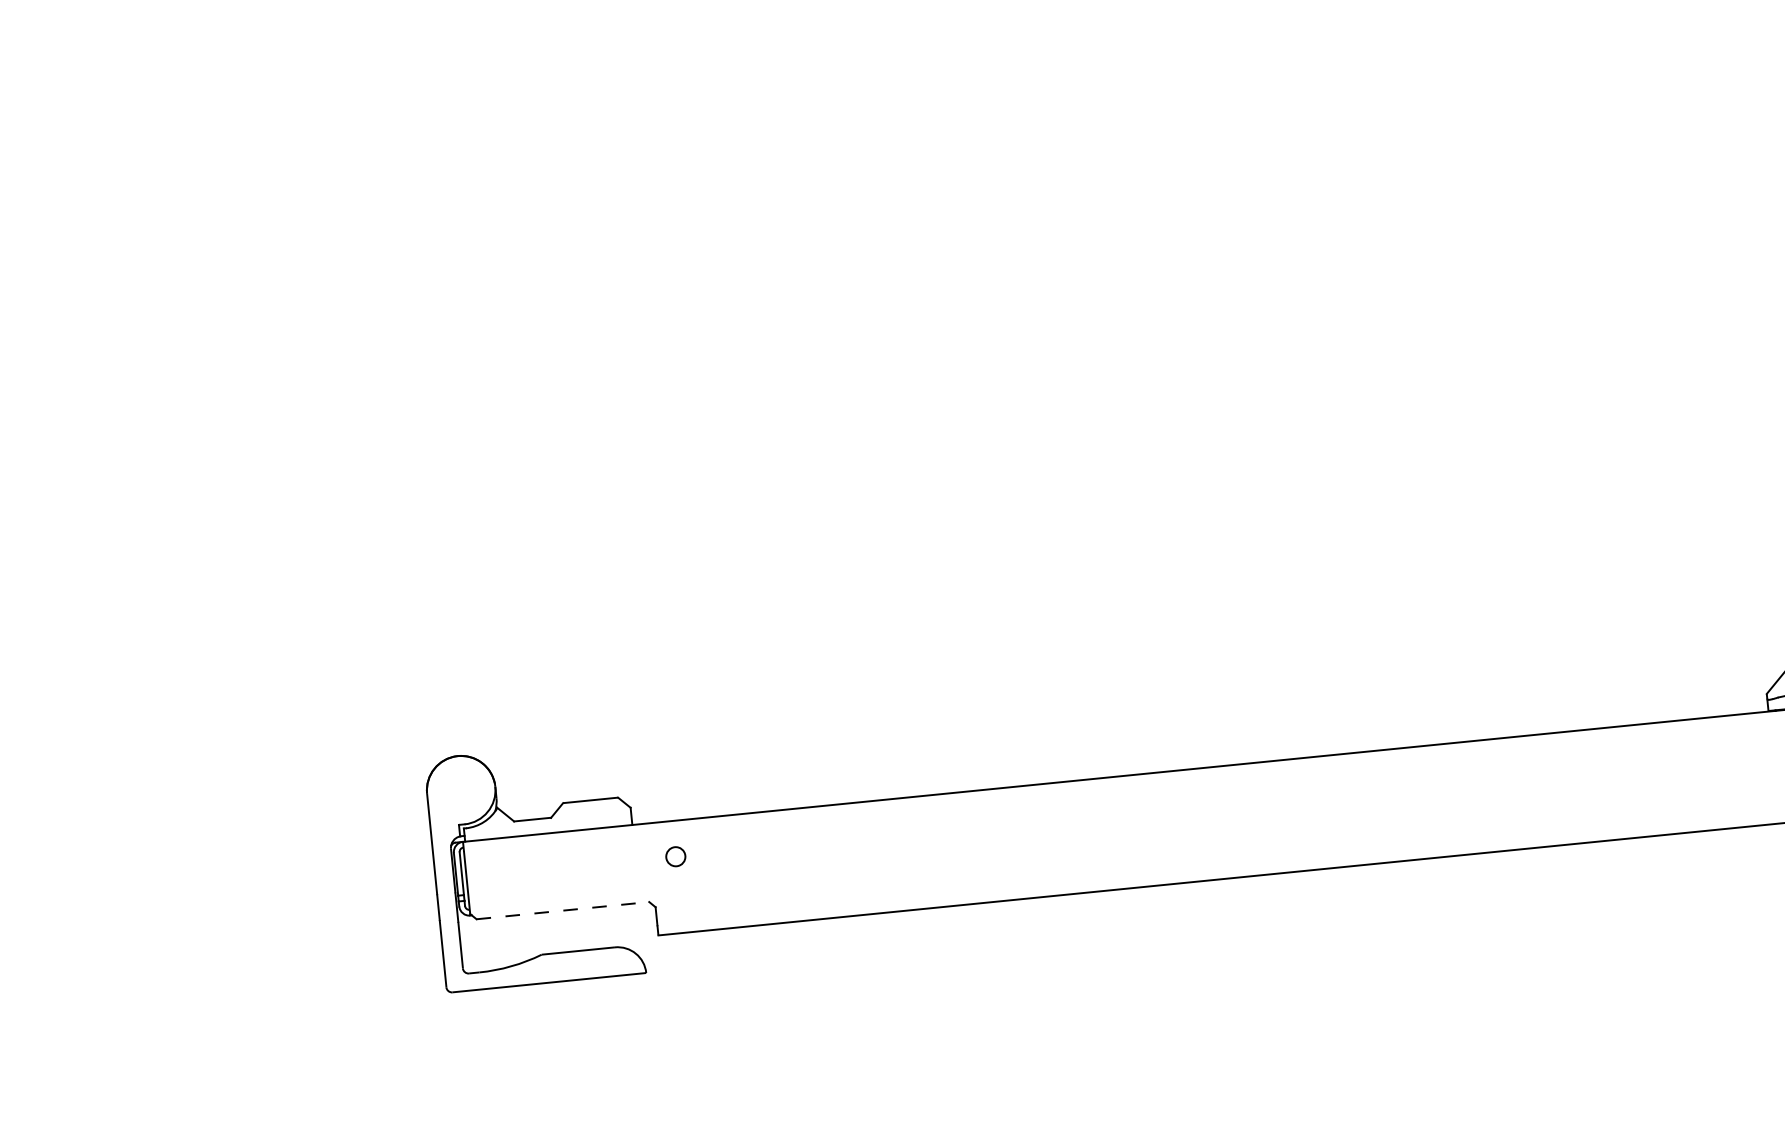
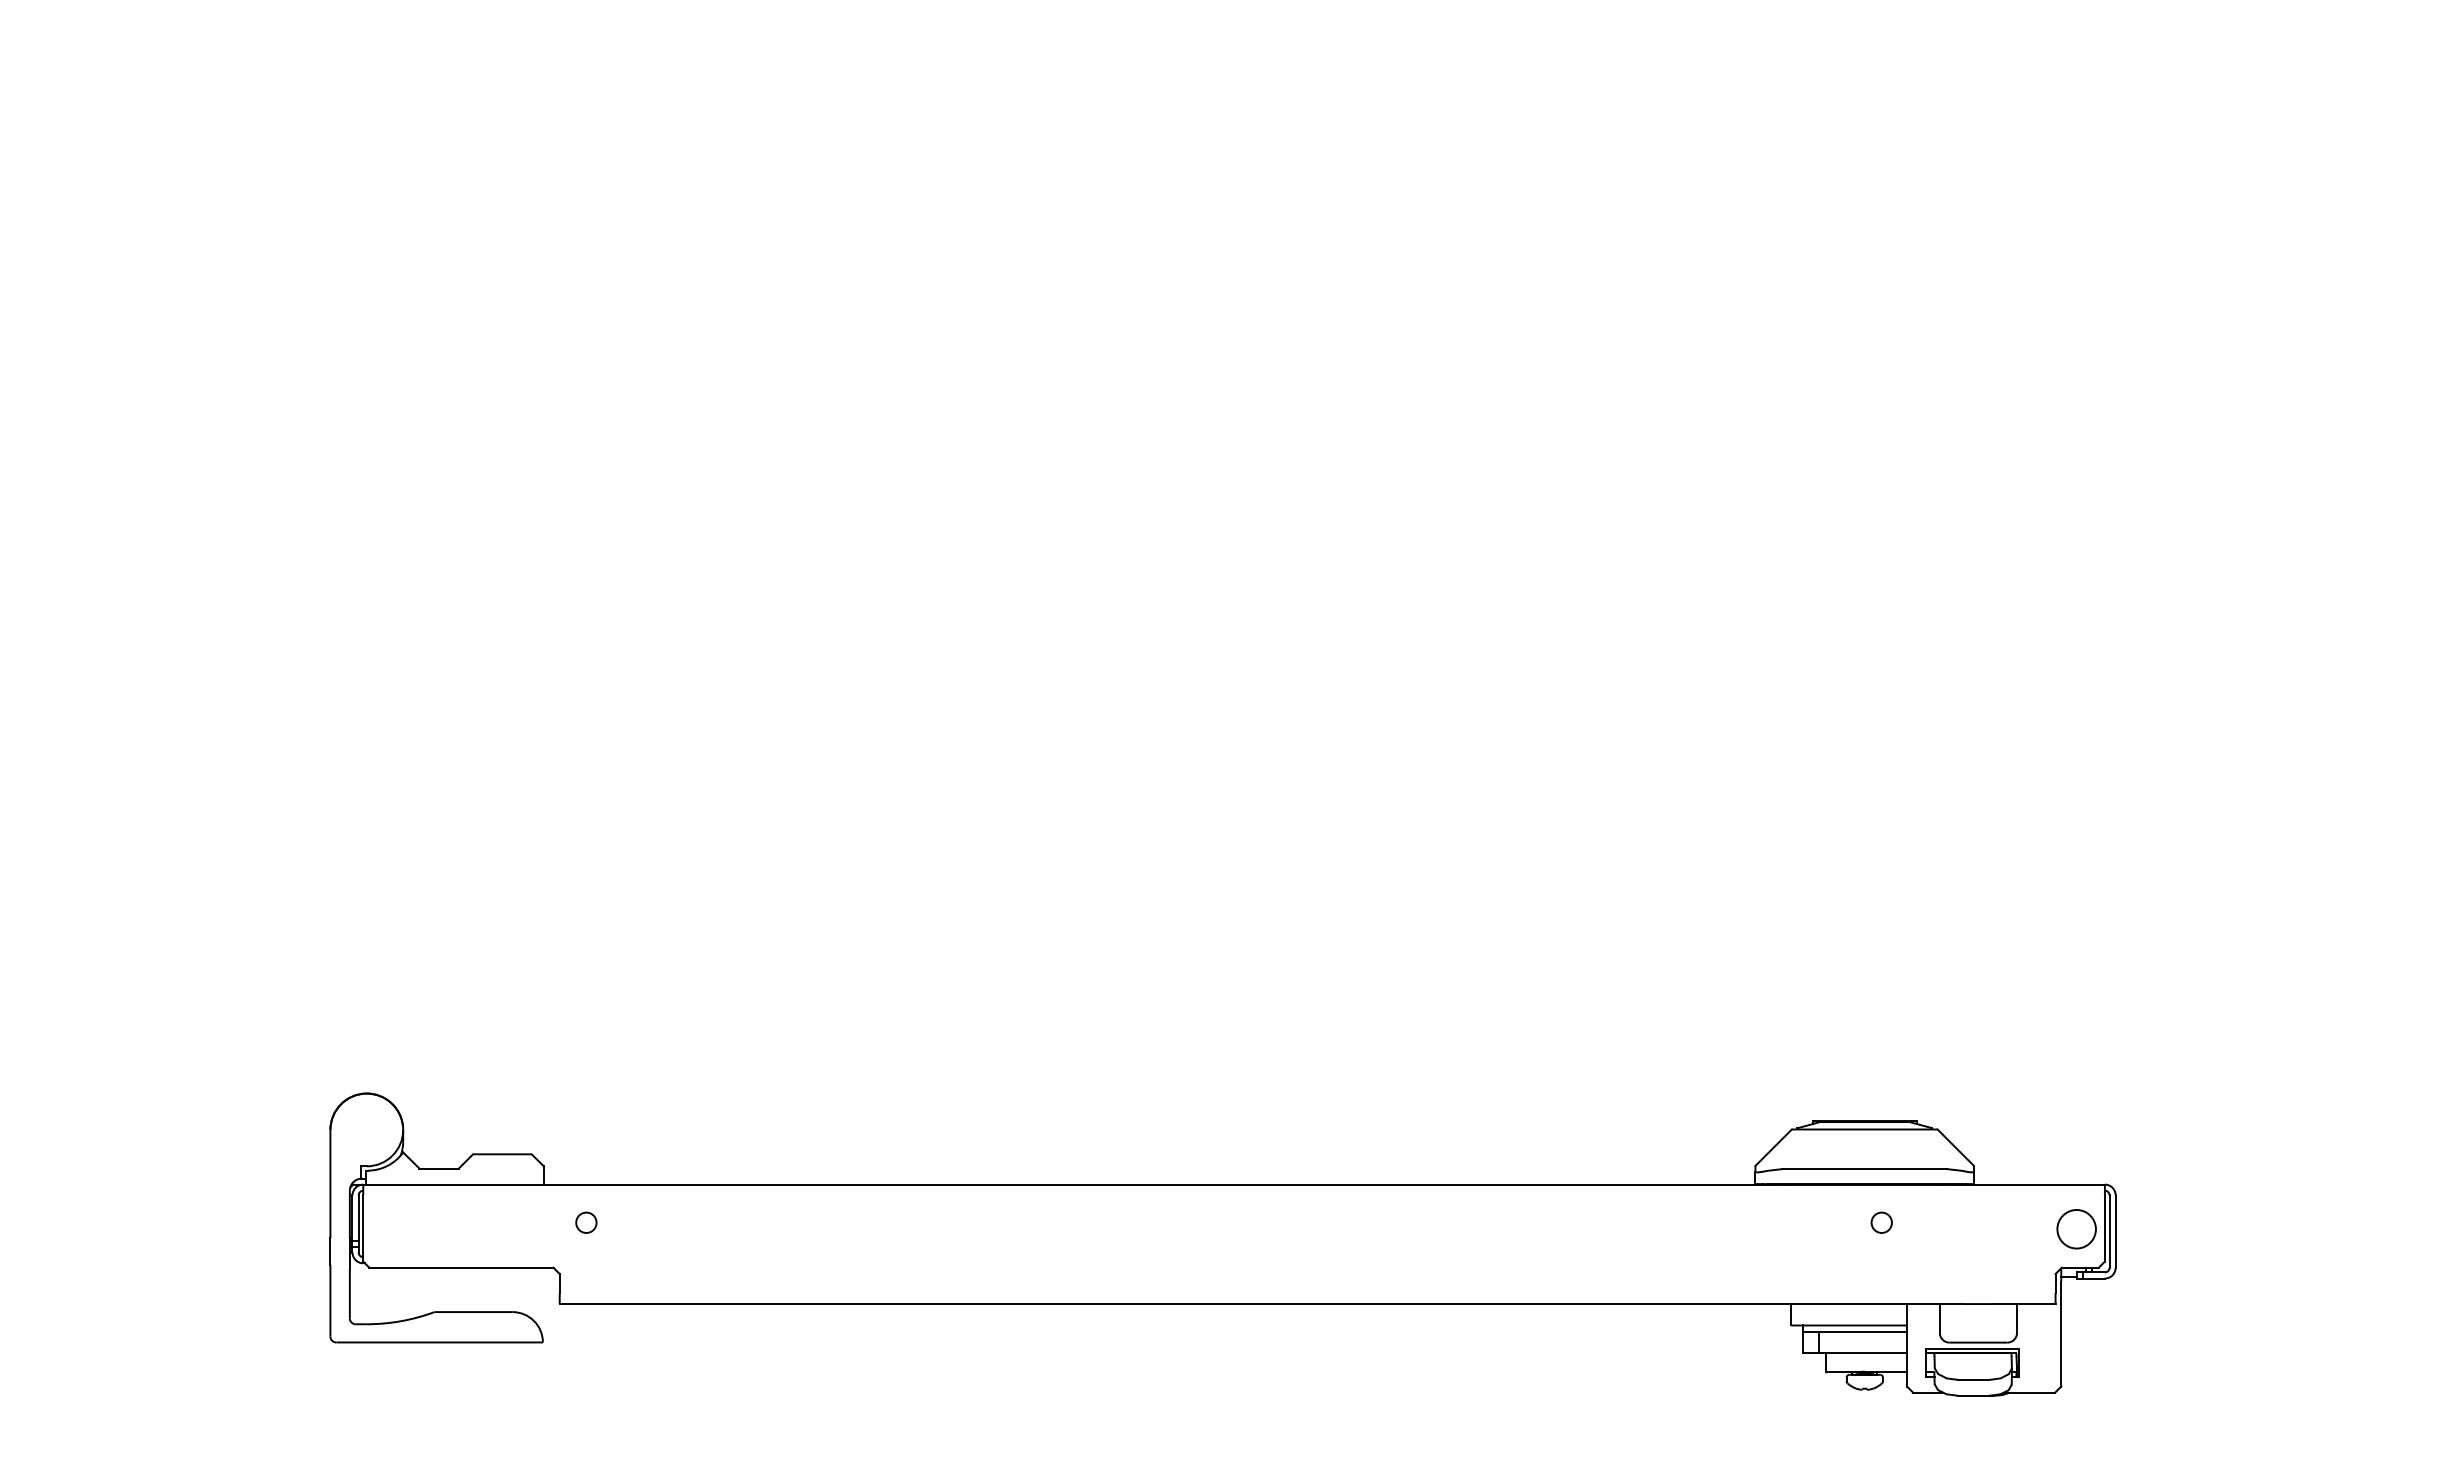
line: (562, 910) -> (461, 1267), dashed -> solid

